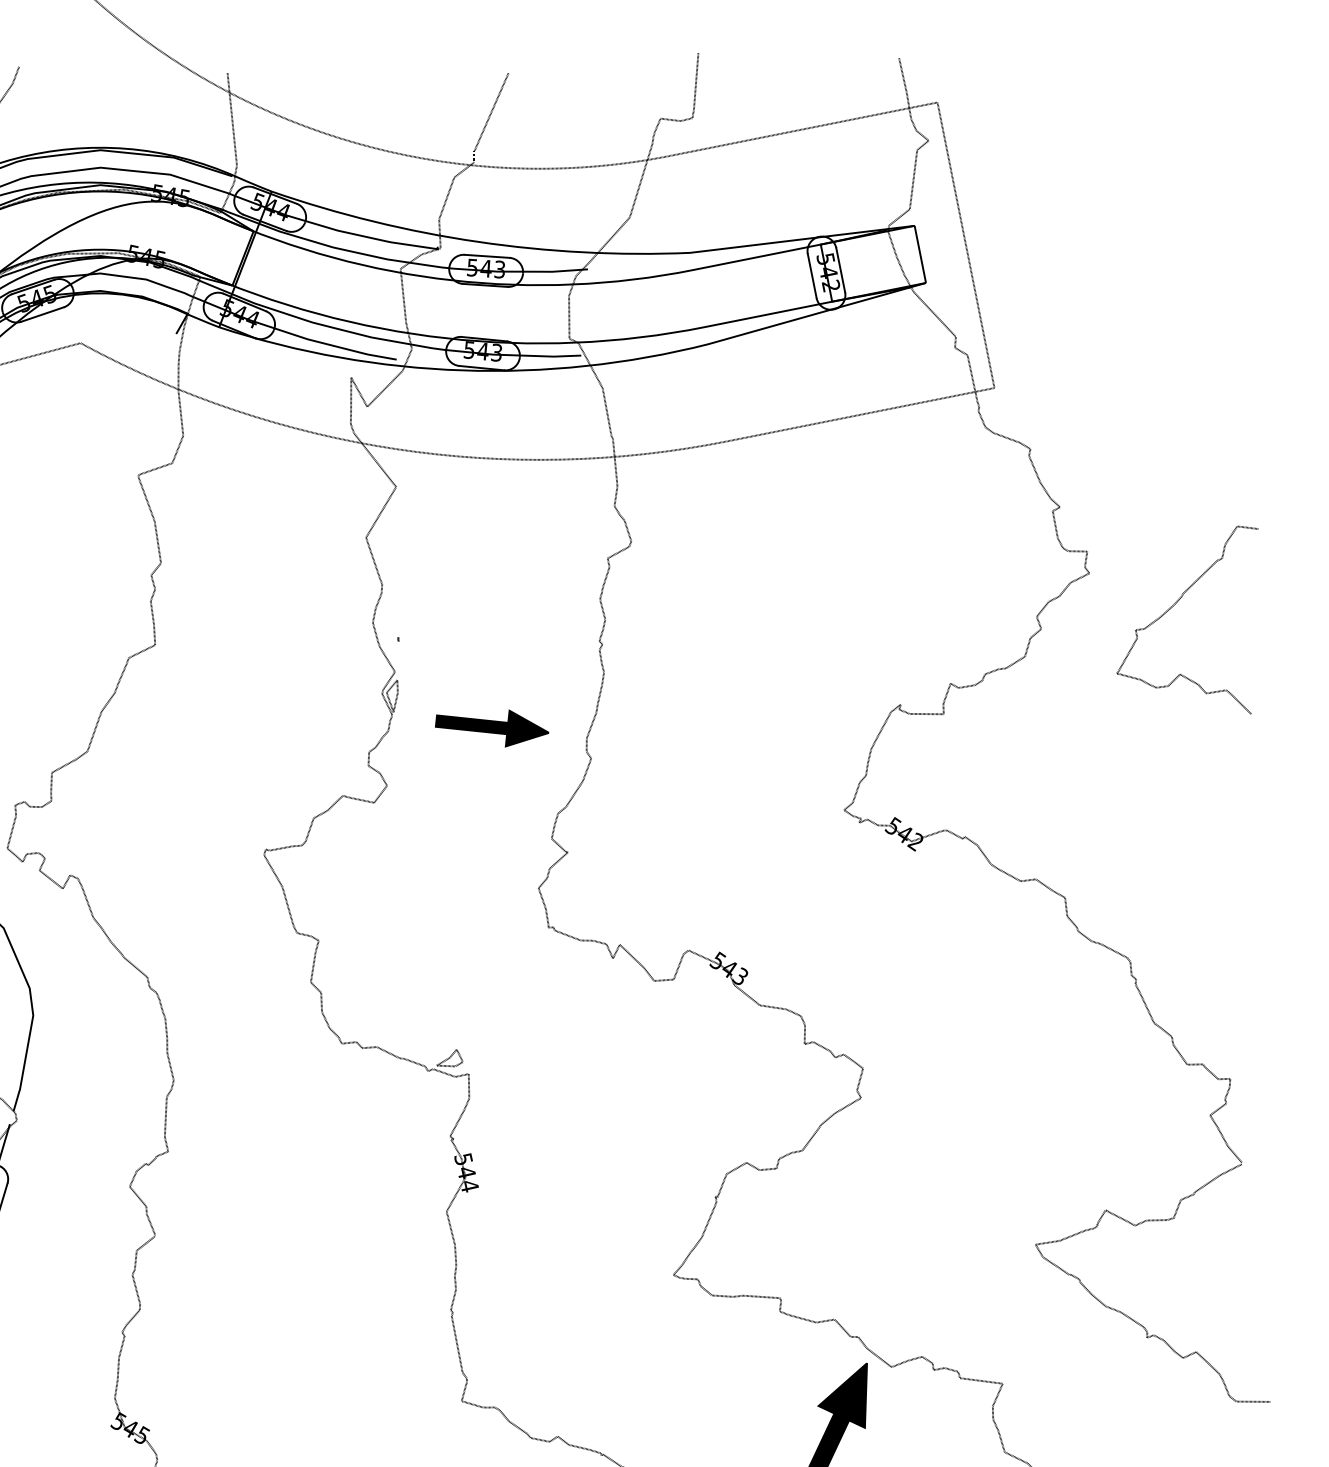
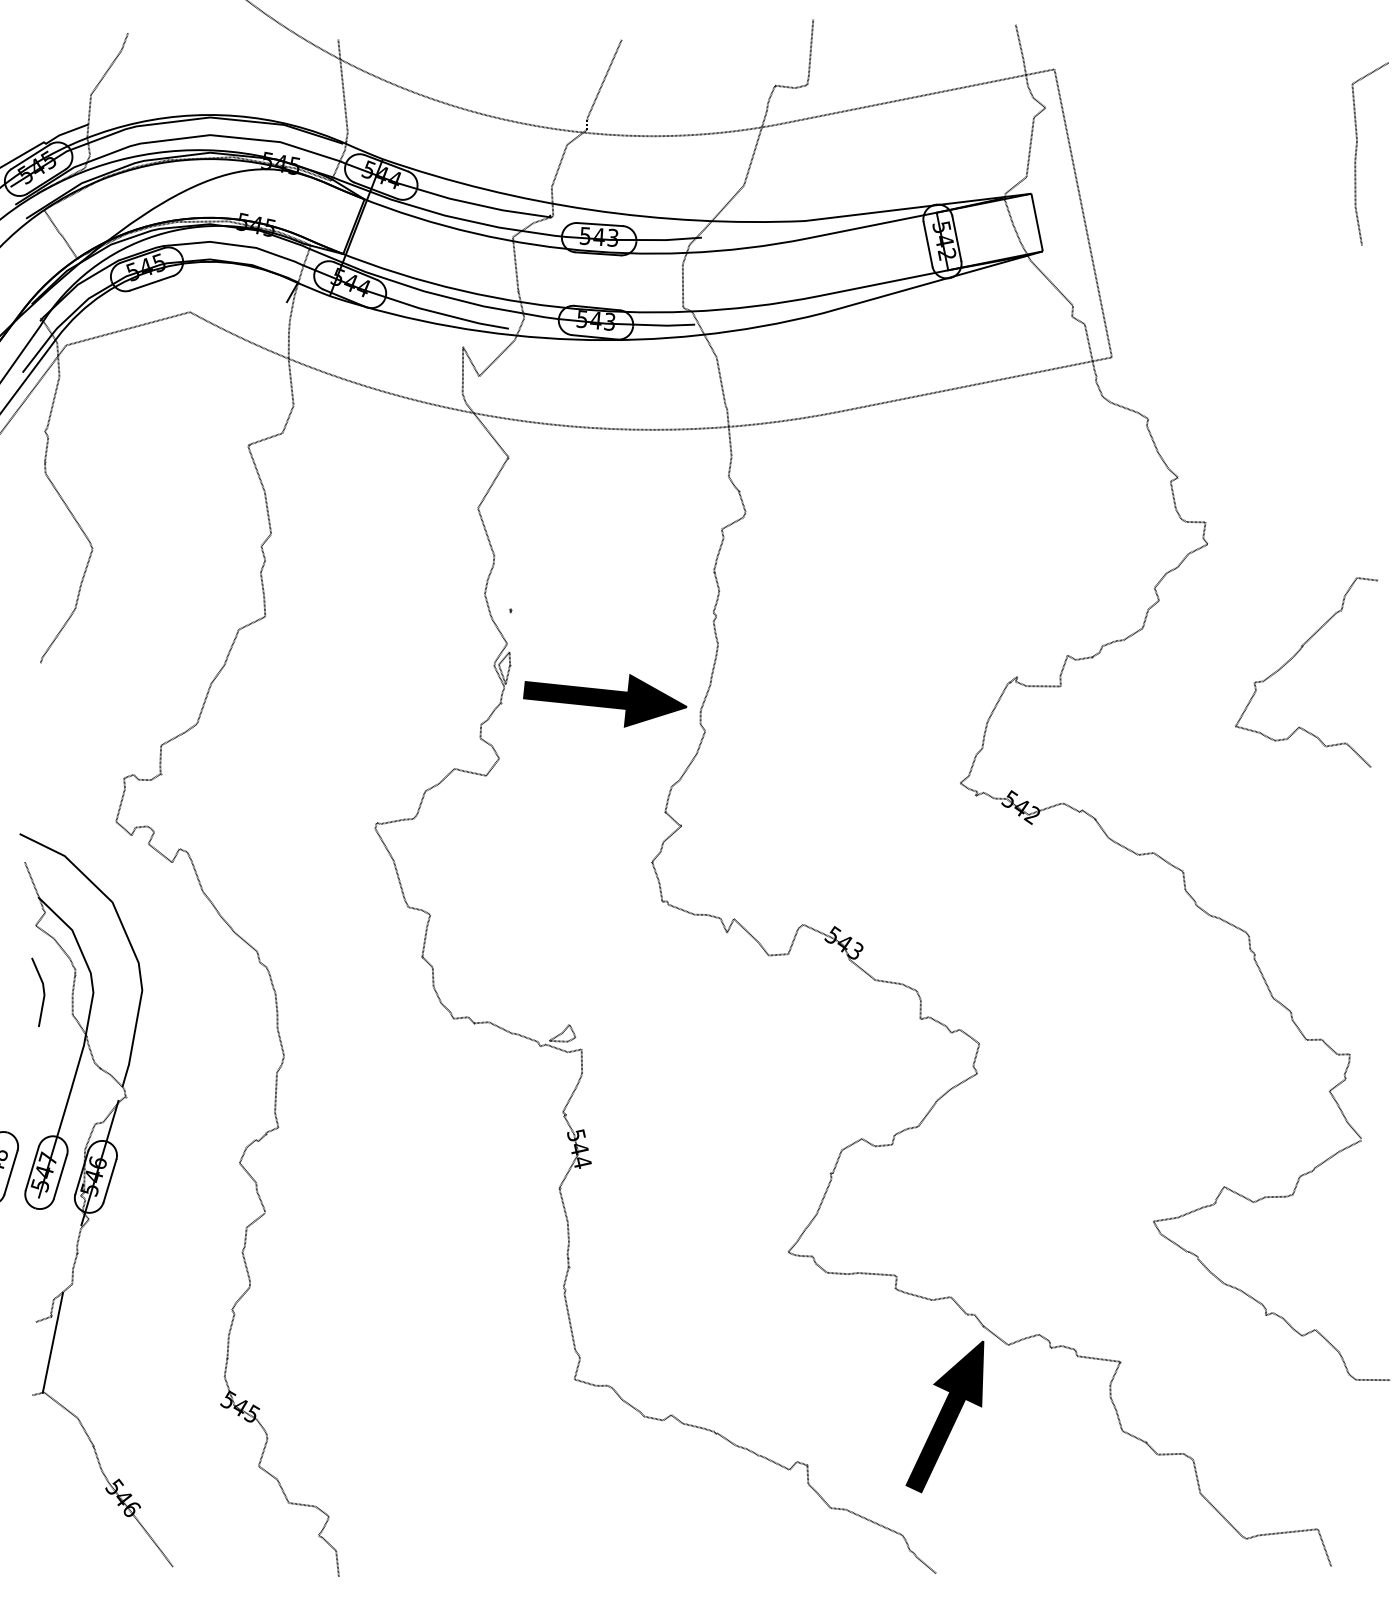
curve: (1237, 182) -> (1357, 150), added
curve: (1173, 606) -> (1292, 658), moved
part: (492, 728) -> (605, 700), size x1.43

